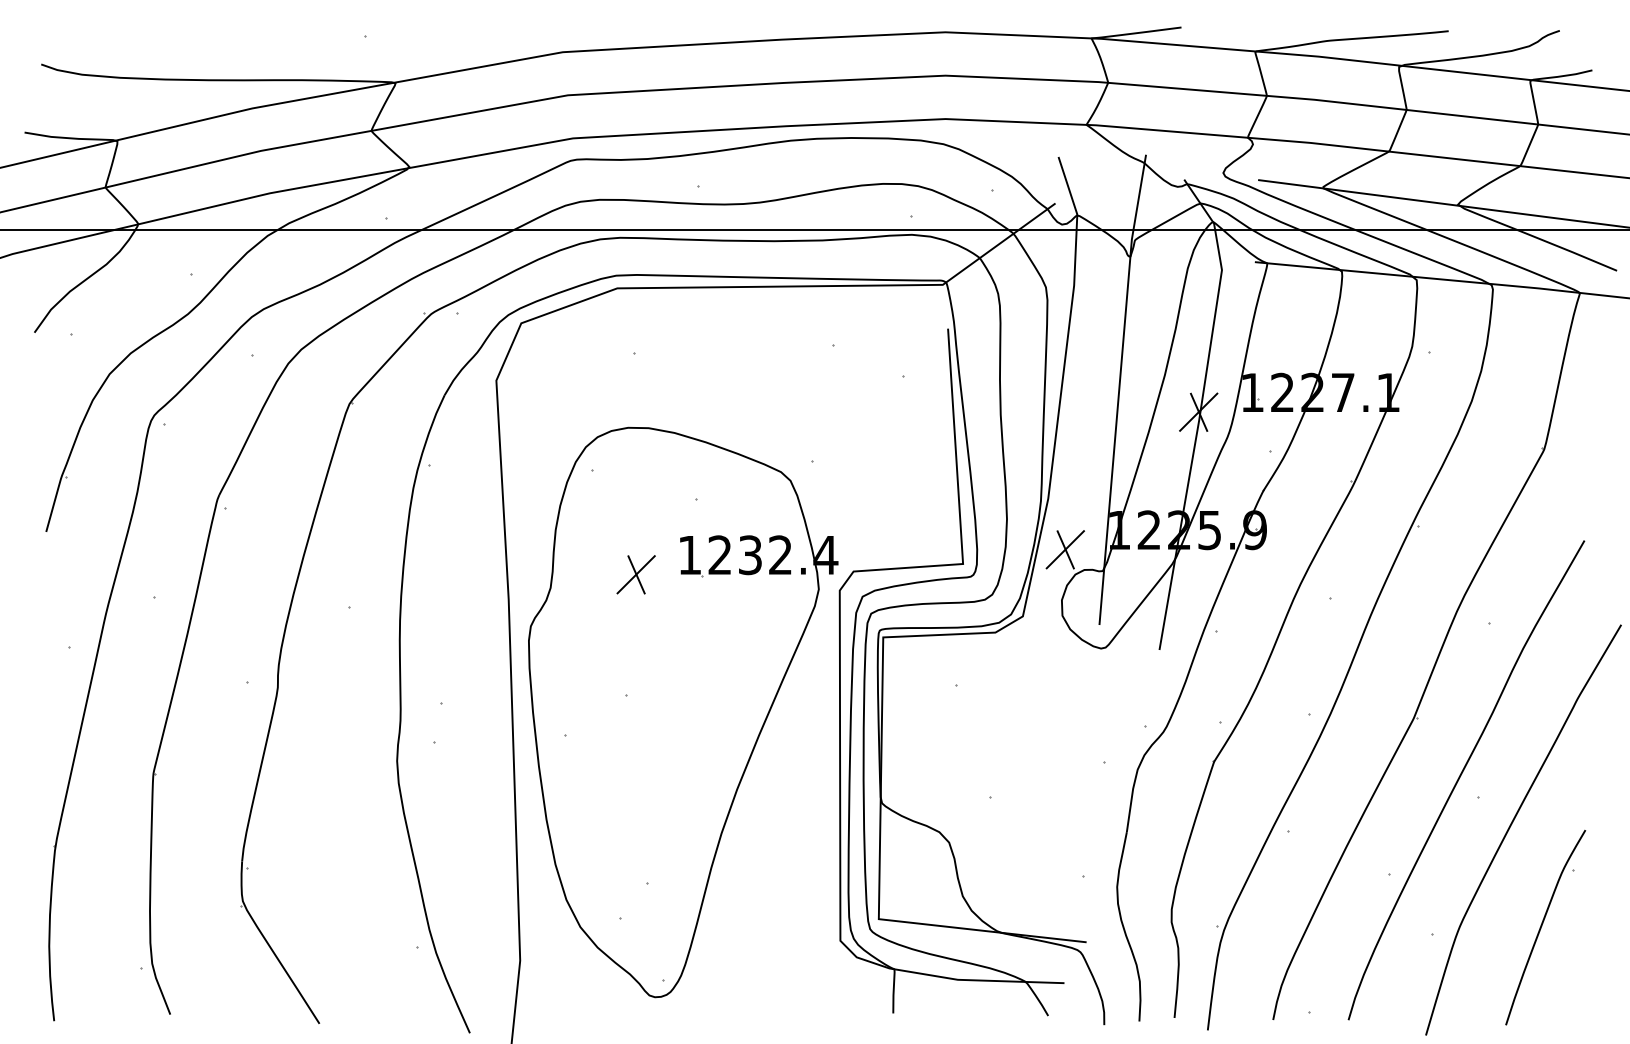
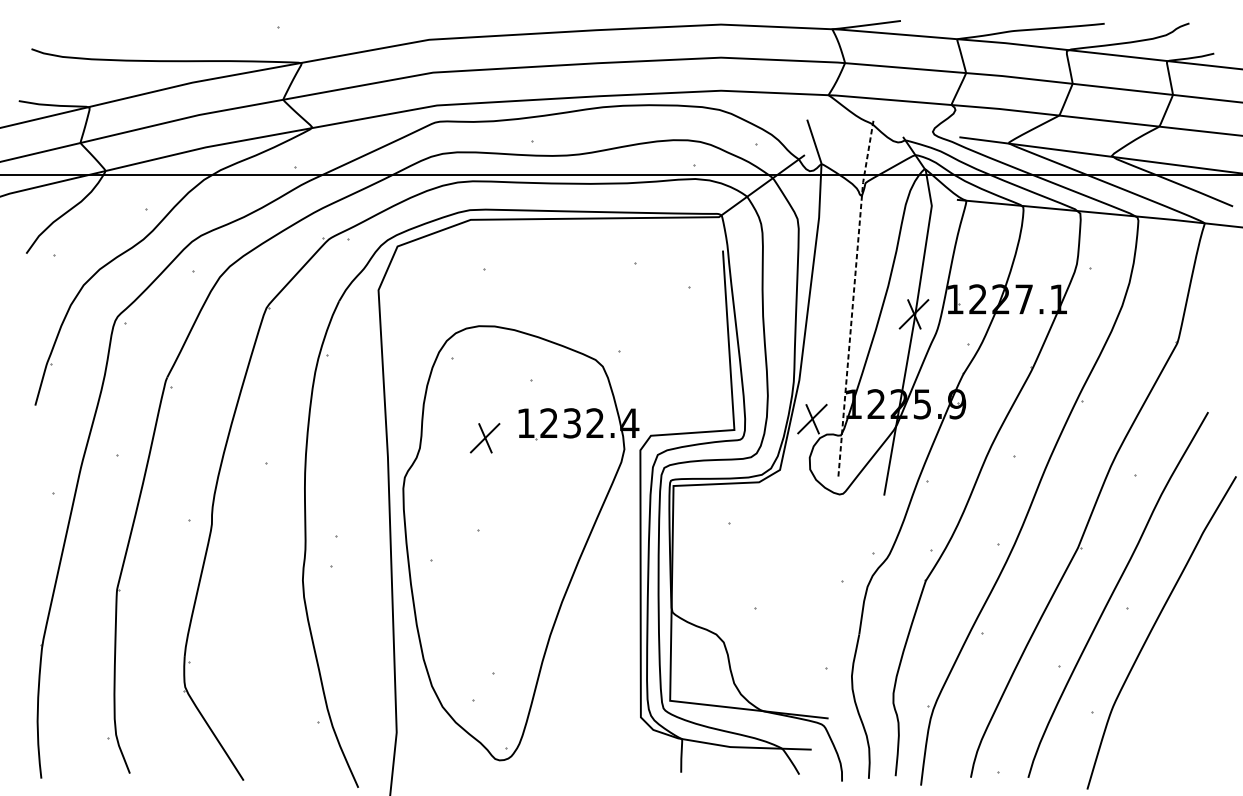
line: (1119, 388) -> (853, 296), solid -> dashed
part: (1545, 927) -> (1178, 707), removed

